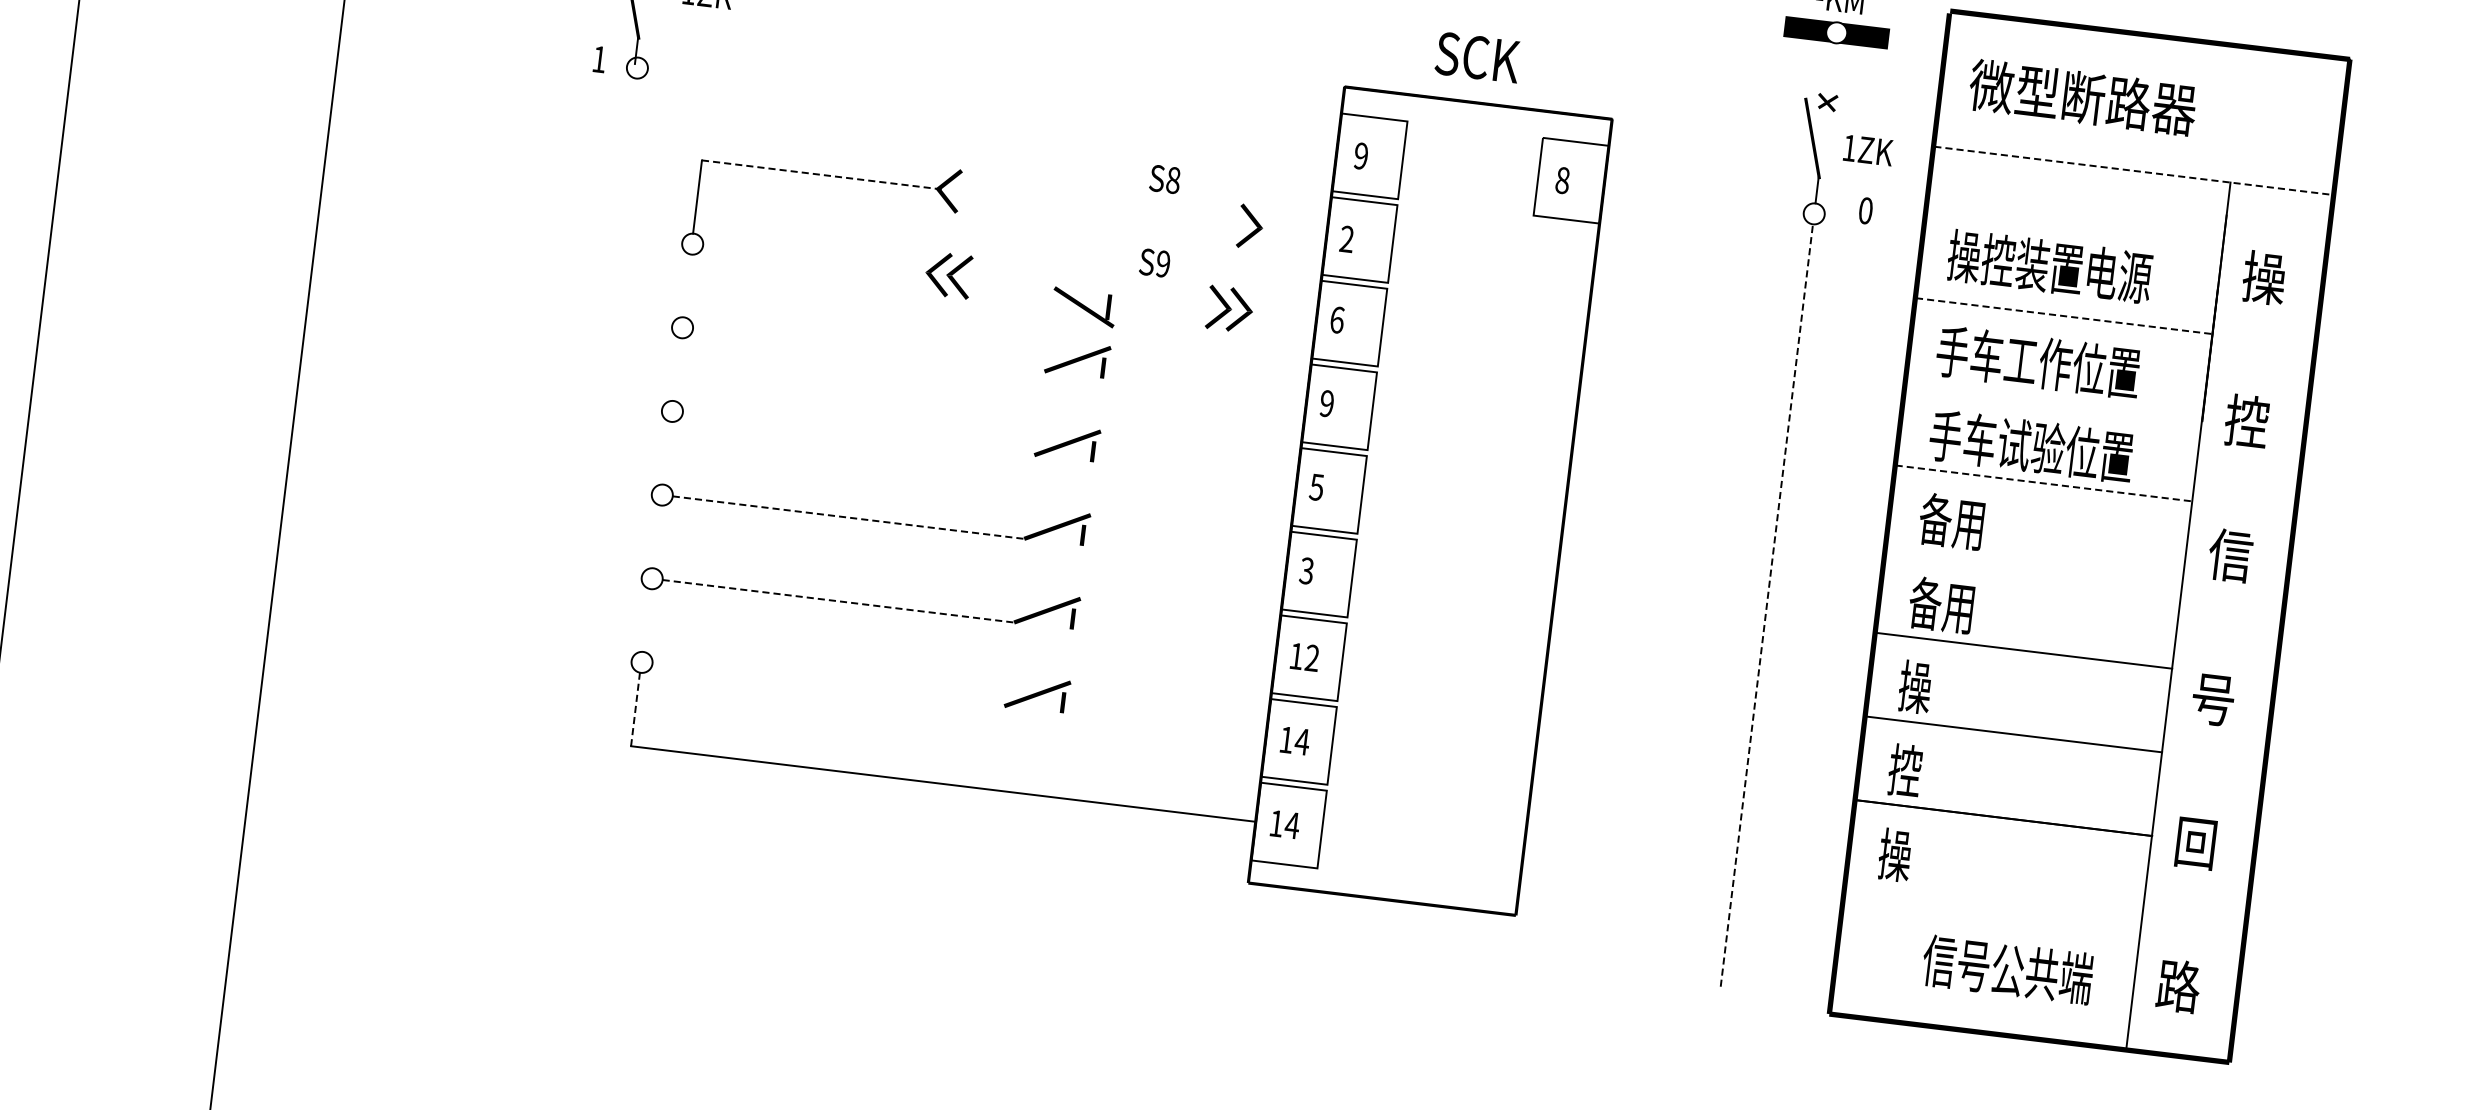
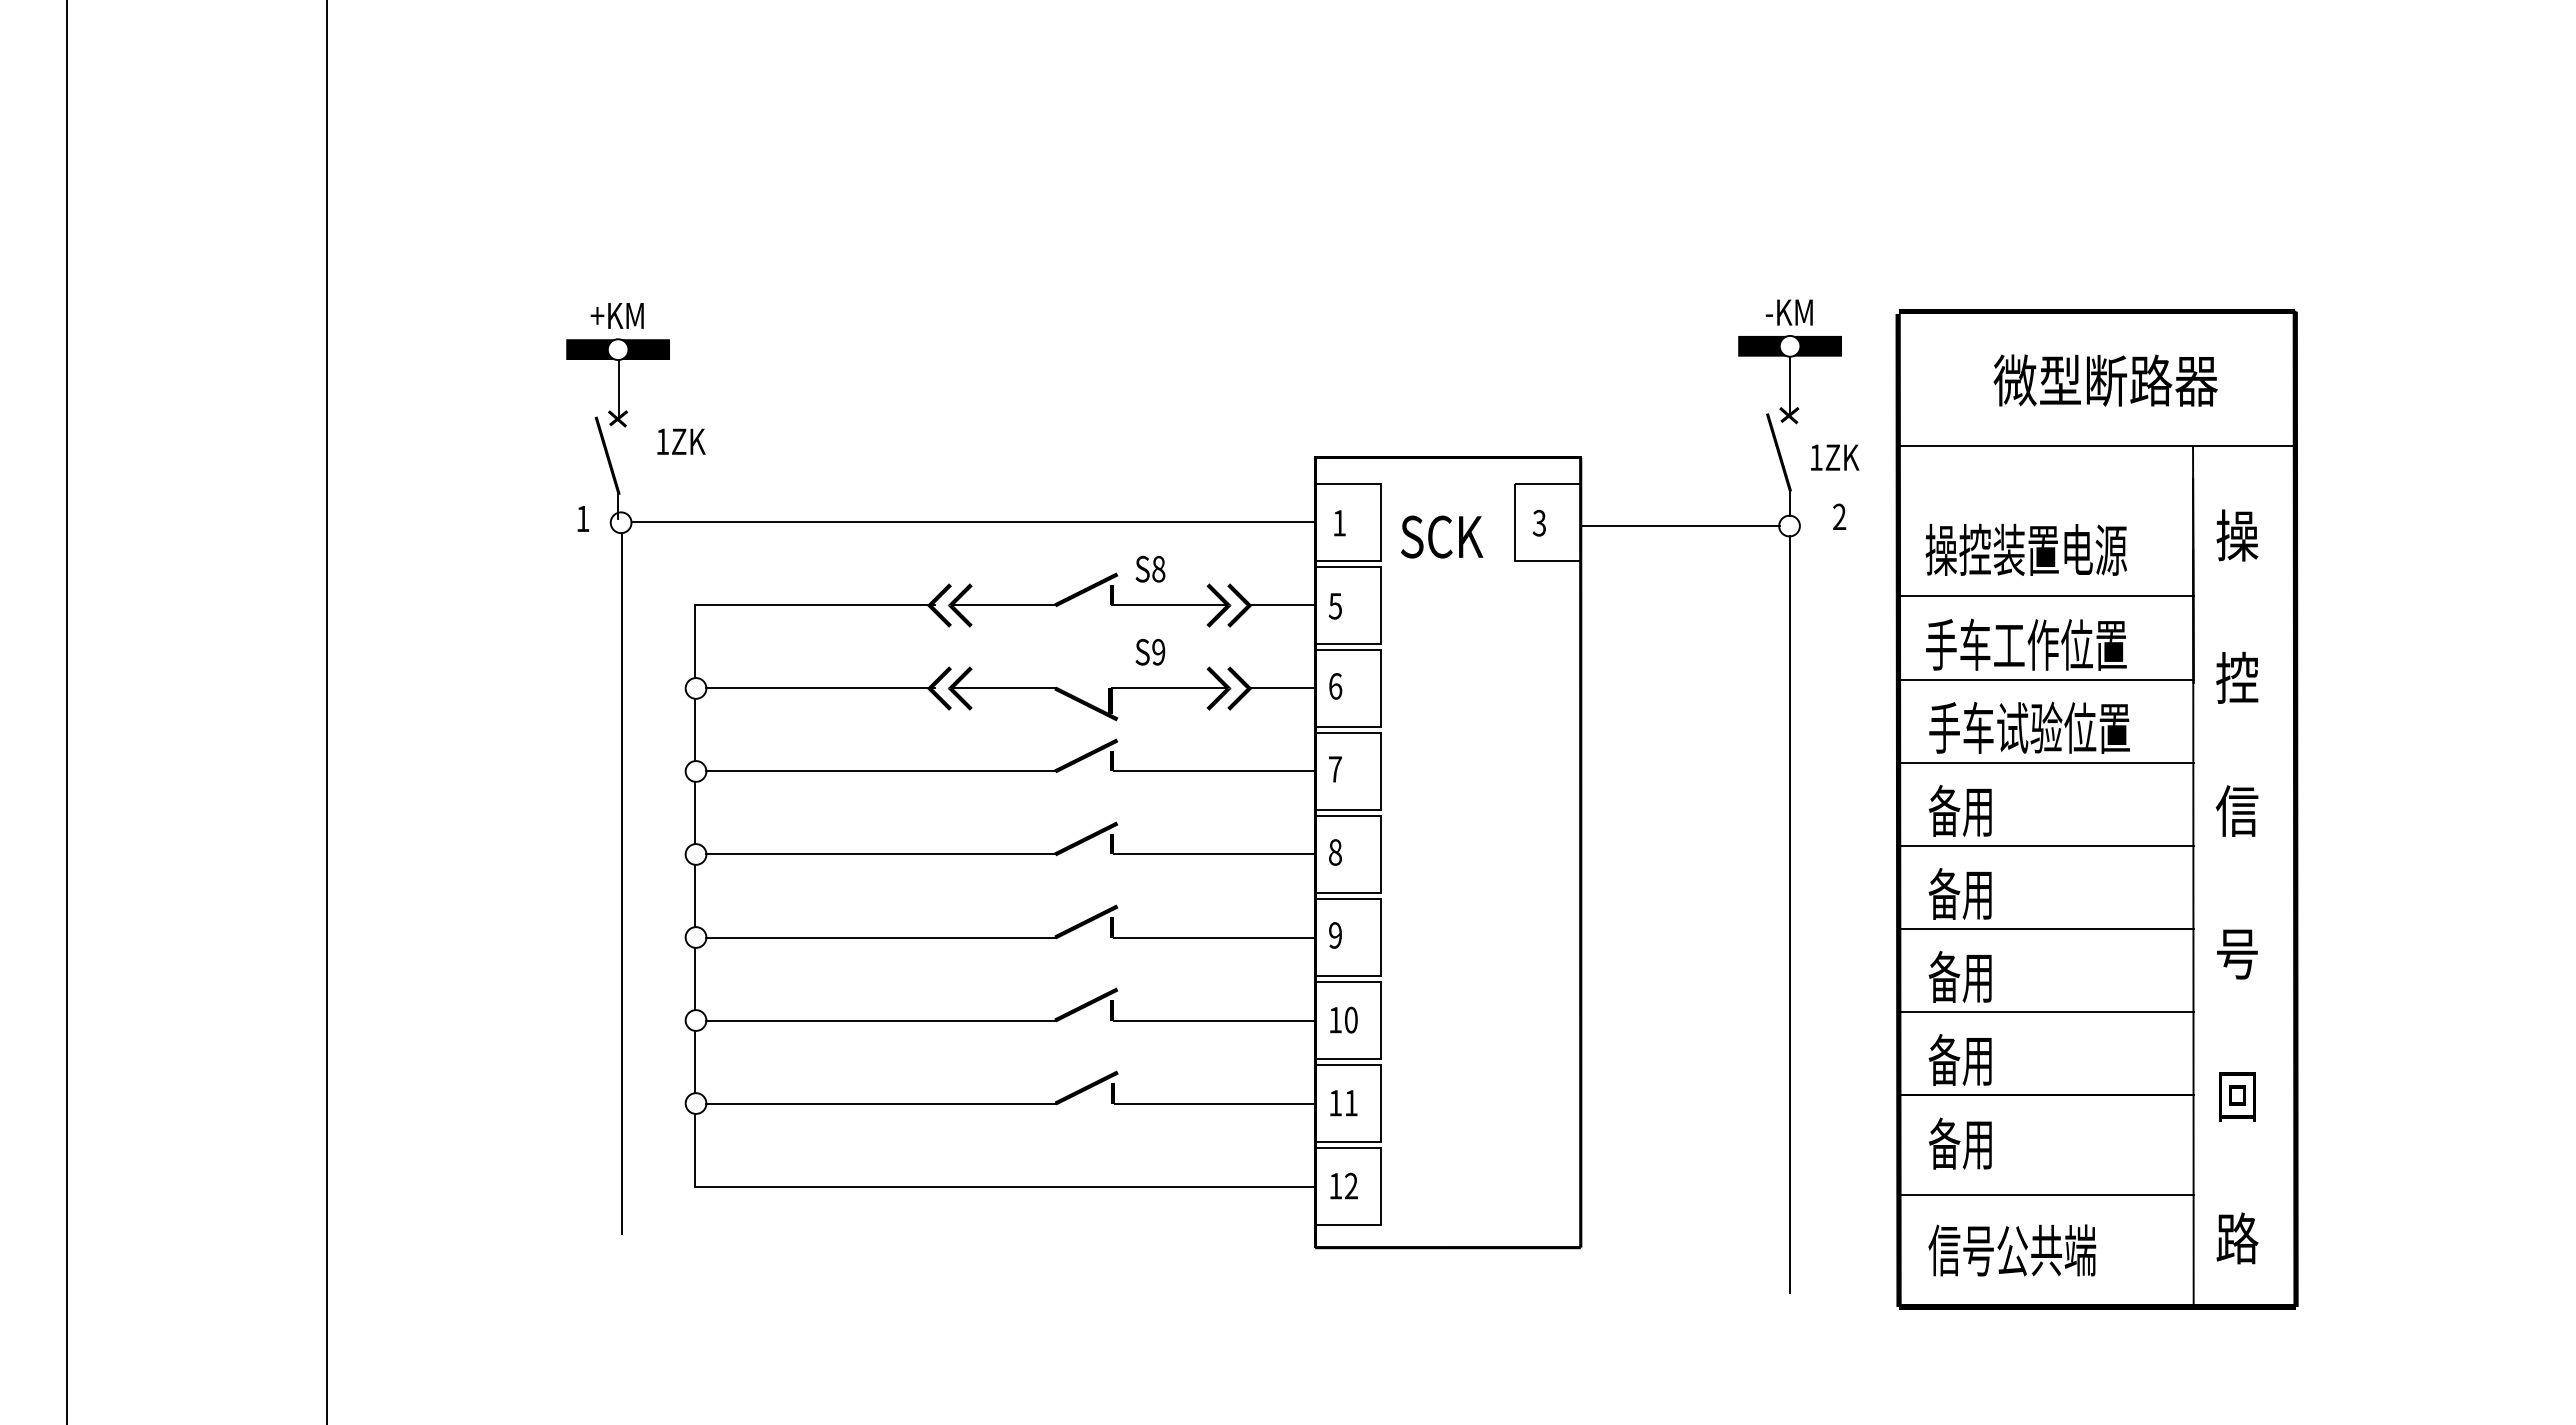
text: (1478, 57) -> (1442, 536), moved
line: (1832, 72) -> (1790, 385), added
text: (2082, 97) -> (2105, 380), moved
line: (992, 110) -> (973, 522), added
text: (1361, 155) -> (1339, 522), 9 -> 1
line: (2135, 171) -> (2098, 446), dashed -> solid
line: (823, 175) -> (815, 605), dashed -> solid
text: (1562, 179) -> (1539, 522), 8 -> 3
part: (1097, 195) -> (1086, 592), added
line: (1703, 199) -> (1679, 525), added
text: (1865, 210) -> (1839, 516), 0 -> 2
line: (1292, 231) -> (1281, 605), added
text: (1346, 238) -> (1334, 605), 2 -> 5
line: (818, 259) -> (820, 688), added
line: (1002, 281) -> (1003, 688), added
line: (687, 285) -> (695, 729), added
line: (1169, 301) -> (1169, 688), added
line: (1282, 315) -> (1281, 688), added
line: (2064, 316) -> (2046, 596), dashed -> solid
line: (868, 350) -> (880, 771), added
line: (677, 369) -> (695, 812), added
line: (1204, 391) -> (1214, 771), added
line: (2054, 399) -> (2046, 679), added
text: (1327, 403) -> (1335, 769), 9 -> 7
line: (593, 431) -> (621, 883), added
line: (858, 433) -> (880, 854), added
line: (666, 452) -> (695, 895), added
line: (1194, 474) -> (1214, 854), added
line: (2044, 483) -> (2046, 762), dashed -> solid
text: (1315, 487) -> (1334, 852), 5 -> 8
line: (849, 517) -> (881, 937), dashed -> solid
line: (656, 536) -> (695, 978), added
line: (1184, 558) -> (1214, 937), added
line: (2033, 566) -> (2045, 845), added
text: (1305, 570) -> (1334, 935), 3 -> 9
line: (839, 601) -> (881, 1020), dashed -> solid
line: (1766, 605) -> (1789, 914), dashed -> solid
line: (646, 619) -> (695, 1061), added
line: (1174, 641) -> (1214, 1020), added
text: (1311, 657) -> (1350, 1019), 12 -> 10
line: (827, 684) -> (880, 1103), added
text: (1930, 689) -> (1959, 977), 操 -> 备用
line: (635, 708) -> (695, 1149), dashed -> solid
line: (1164, 725) -> (1214, 1103), added
text: (1302, 742) -> (1351, 1103), 14 -> 11
text: (1920, 772) -> (1959, 1059), 控 -> 备用
text: (1292, 824) -> (1351, 1185), 14 -> 12
text: (1911, 856) -> (1960, 1143), 操 -> 备用
line: (1991, 918) -> (2046, 1194), added
text: (2007, 969) -> (2012, 1250), moved

